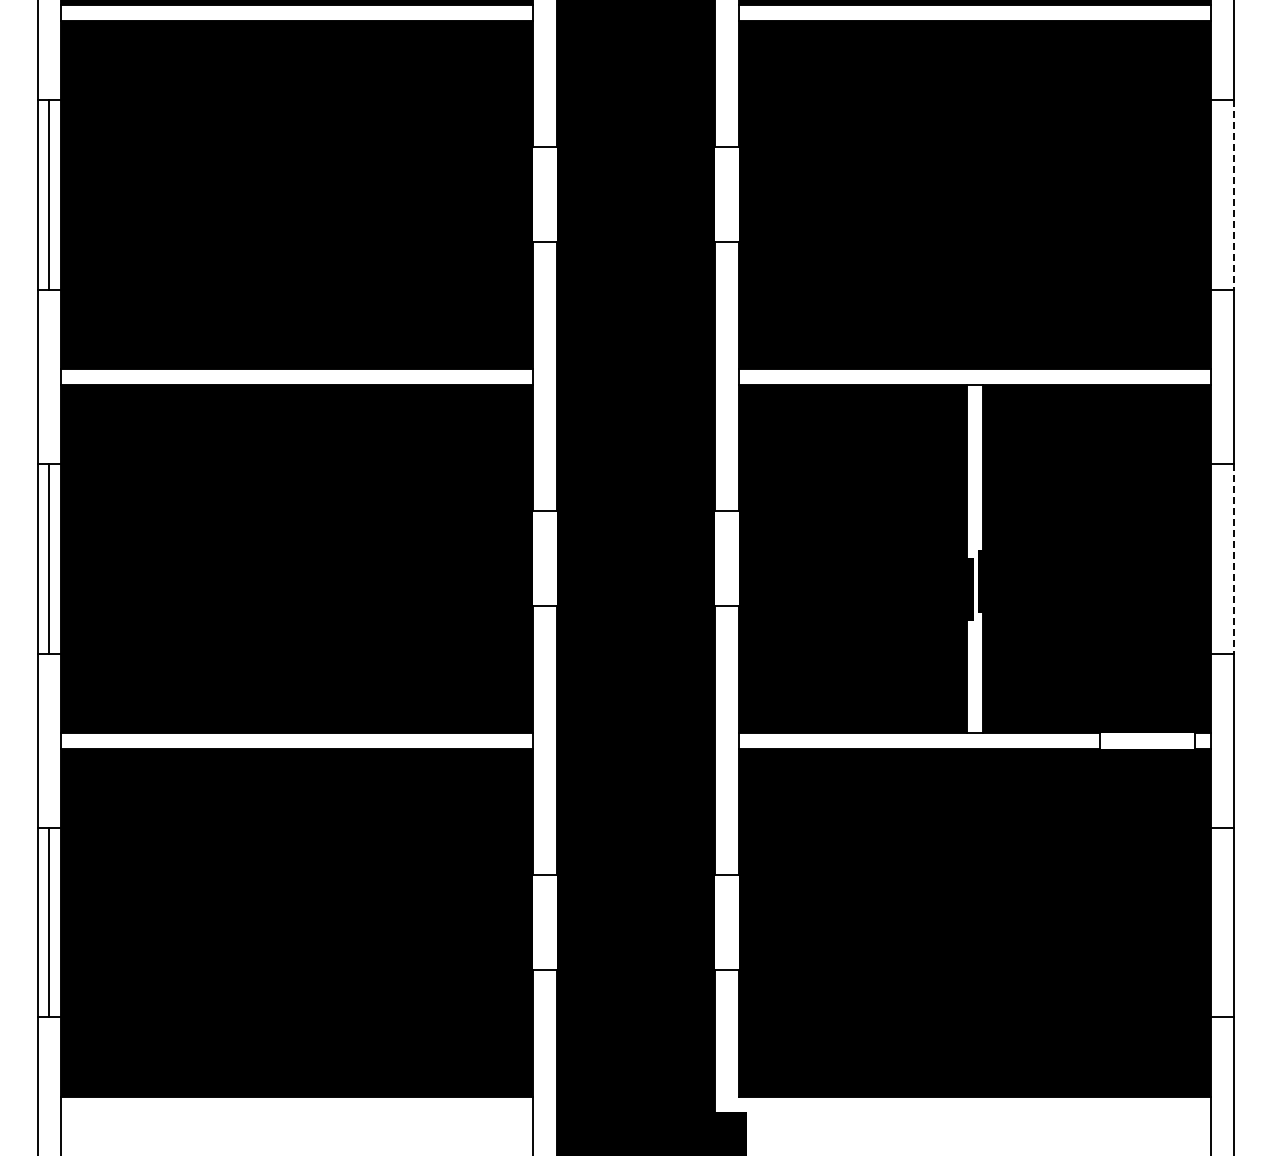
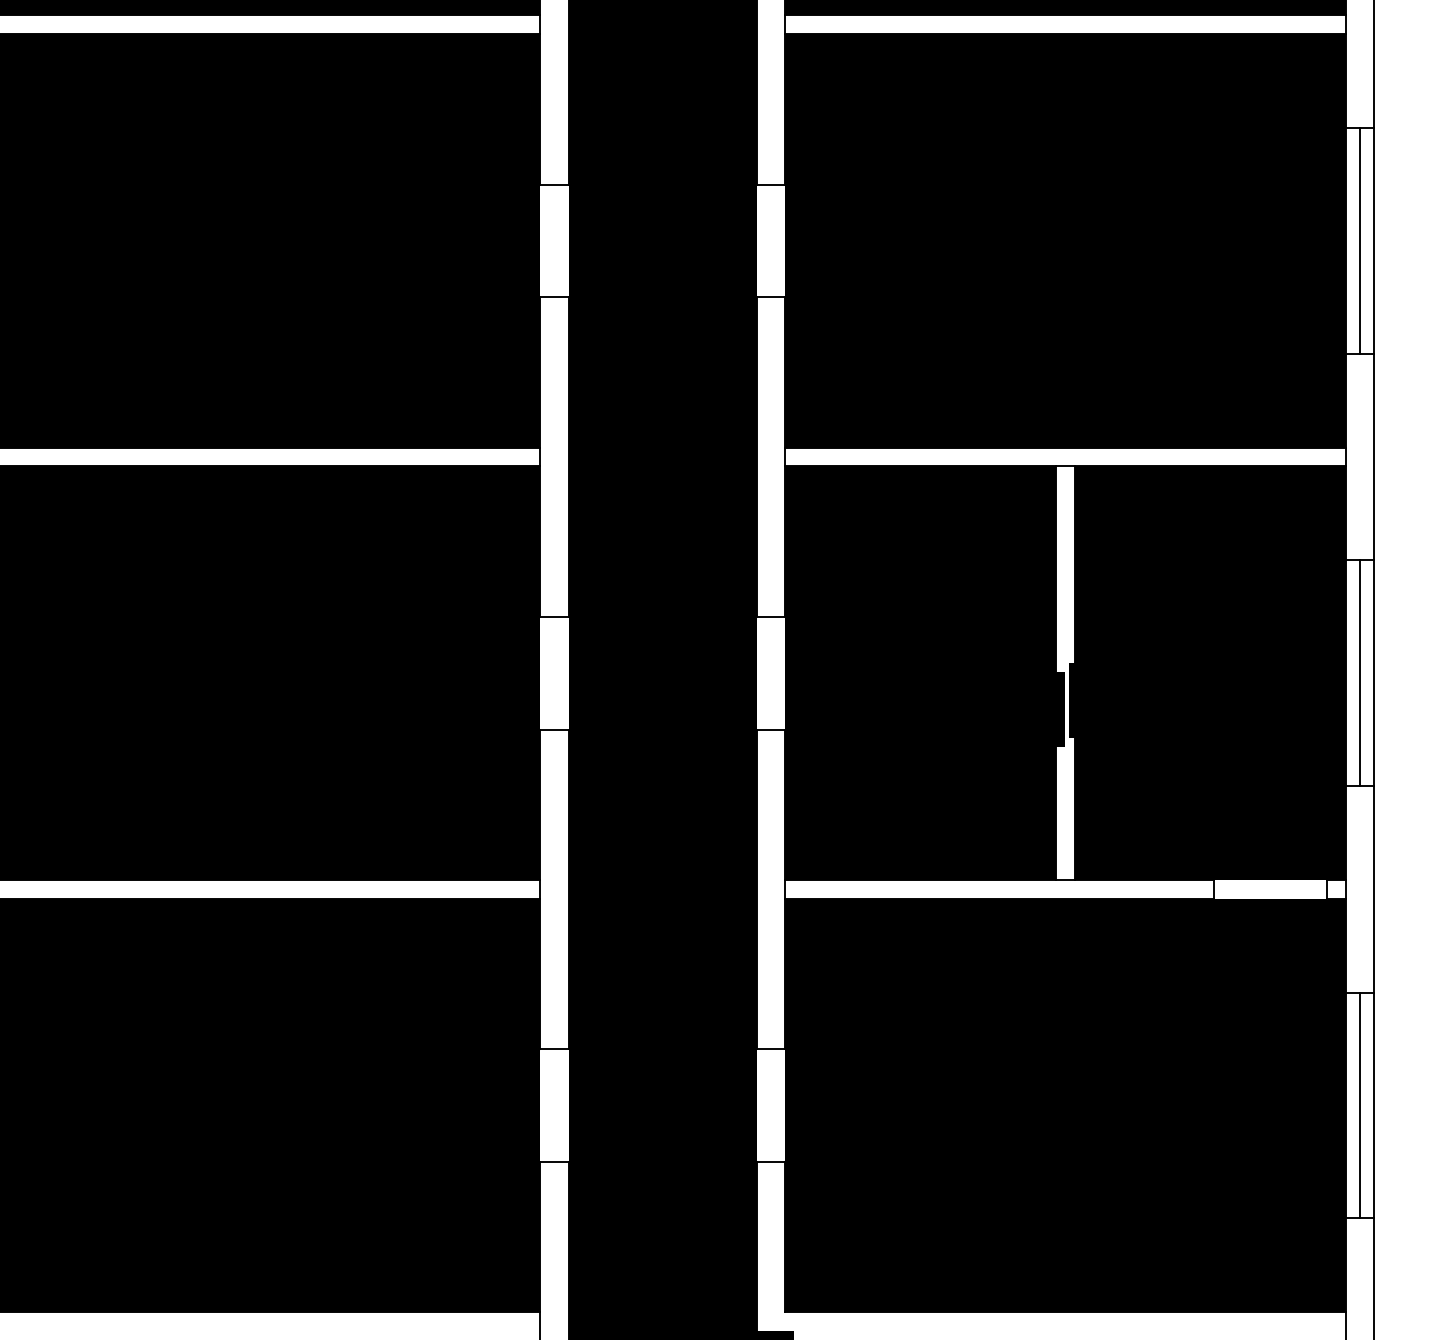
line: (1222, 194) -> (1359, 240), added
line: (1234, 194) -> (1373, 240), dashed -> solid
line: (1222, 558) -> (1359, 672), added
line: (1234, 558) -> (1373, 672), dashed -> solid
line: (1222, 922) -> (1359, 1105), added

